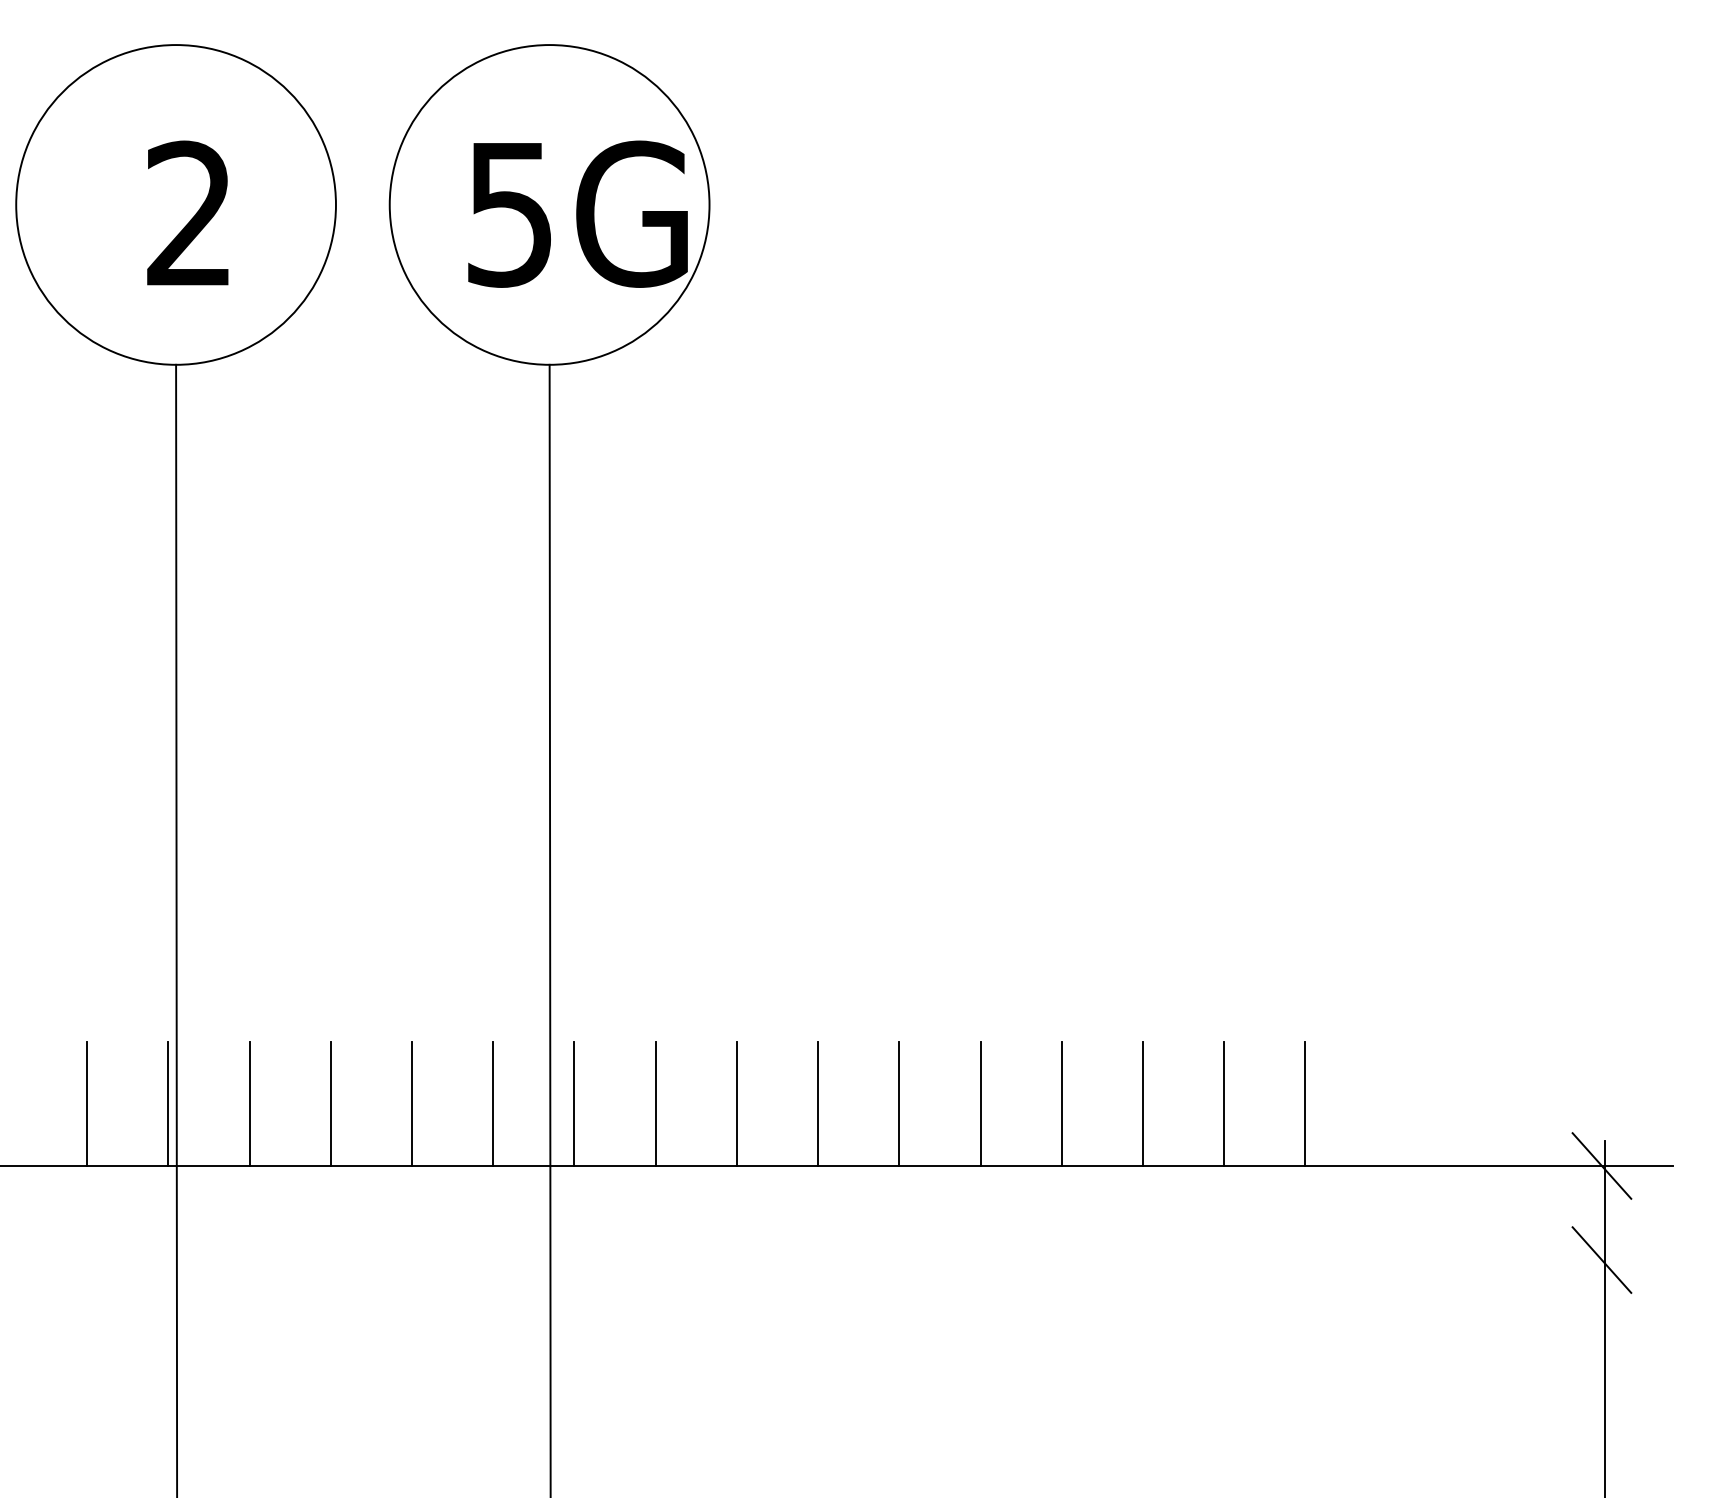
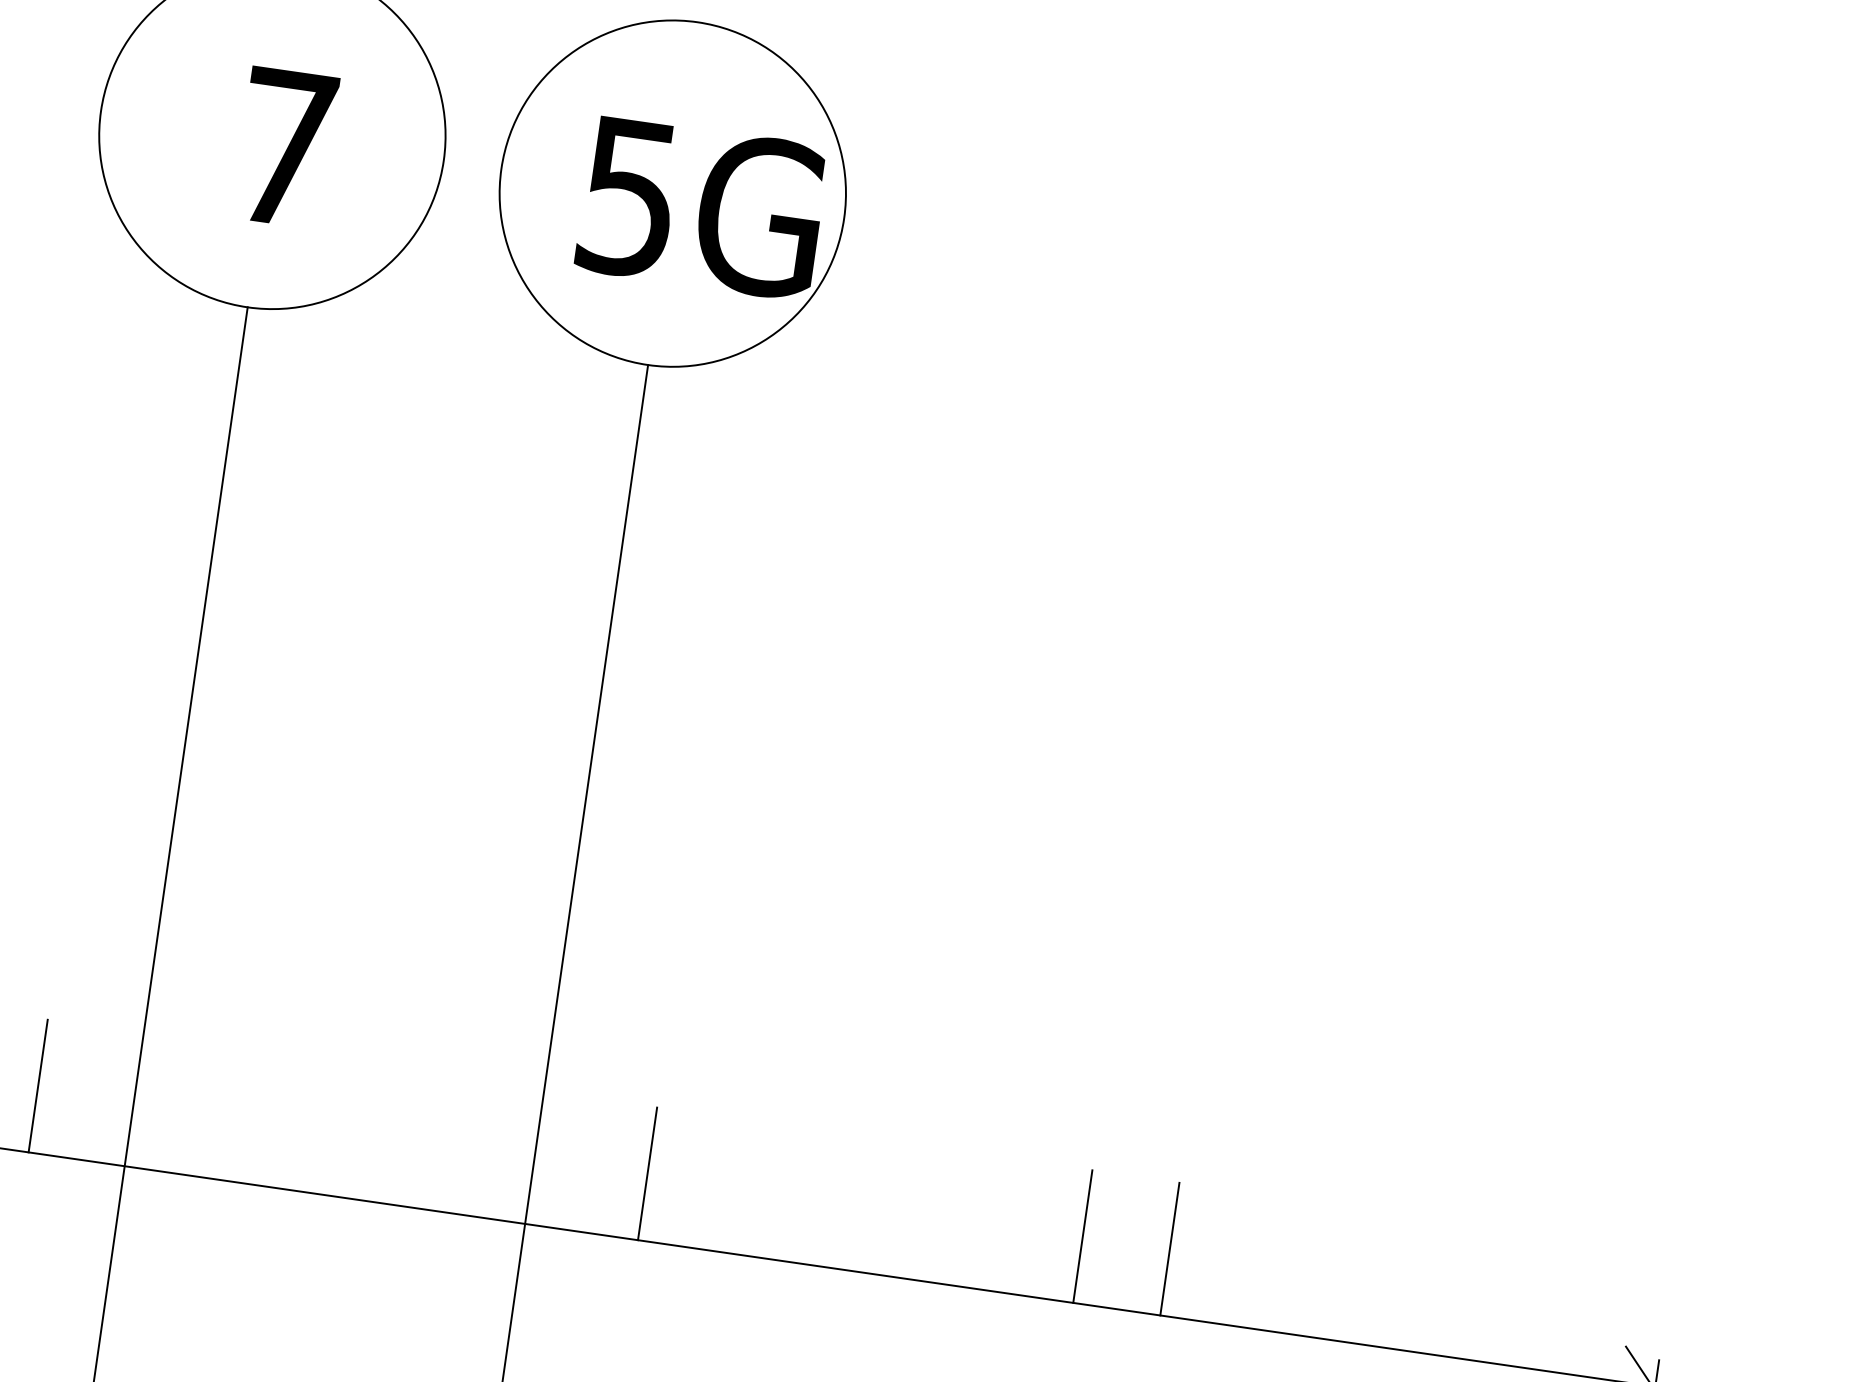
text: (188, 212) -> (284, 145), 2 -> 7
line: (168, 1103) -> (125, 1097), removed
line: (249, 1103) -> (212, 1110), removed
line: (330, 1103) -> (299, 1122), removed
line: (412, 1103) -> (387, 1135), removed
line: (493, 1103) -> (473, 1148), removed
line: (574, 1103) -> (560, 1160), removed
line: (736, 1103) -> (734, 1185), removed
line: (818, 1103) -> (822, 1198), removed
line: (899, 1103) -> (909, 1210), removed
line: (980, 1103) -> (995, 1223), removed
line: (1224, 1103) -> (1257, 1261), removed
line: (1305, 1103) -> (1344, 1273), removed

